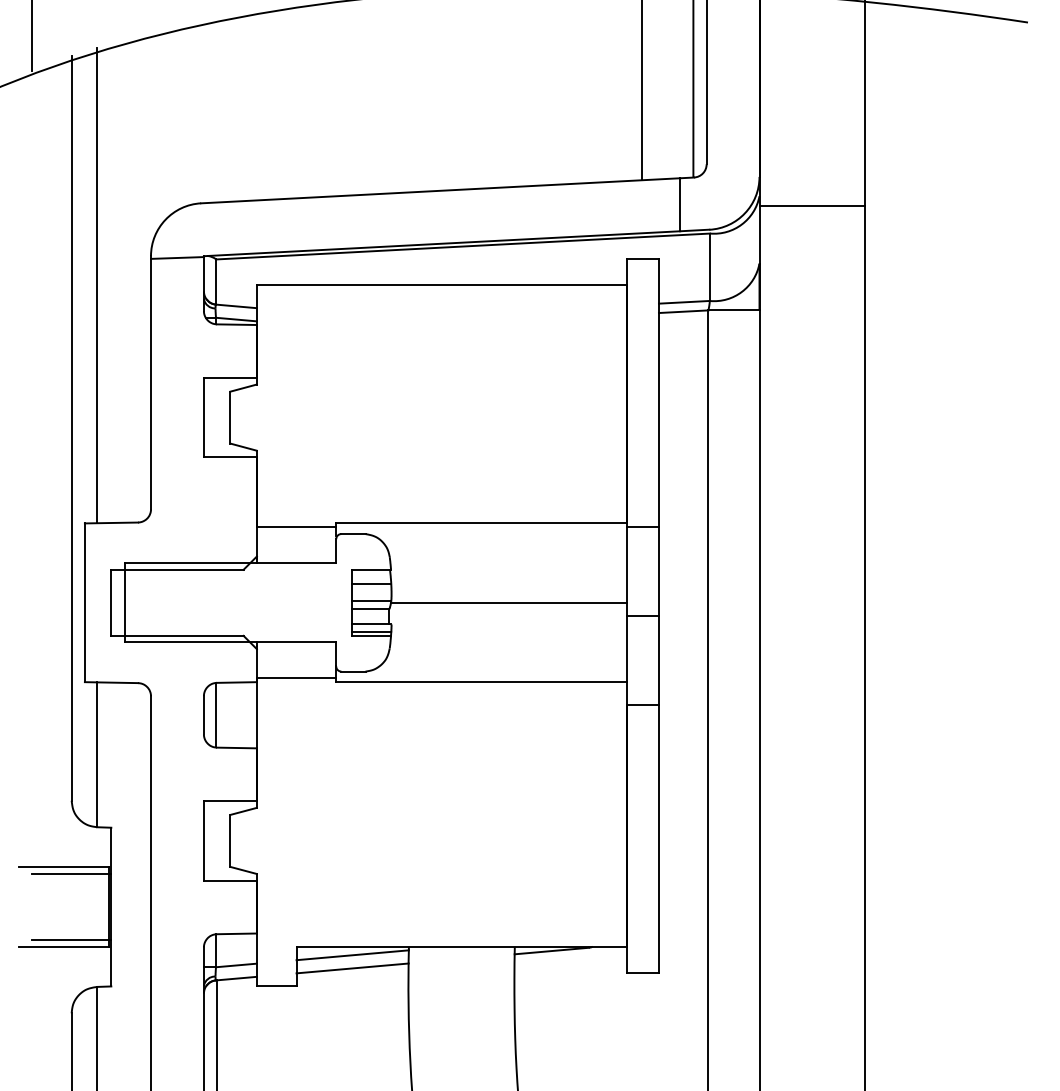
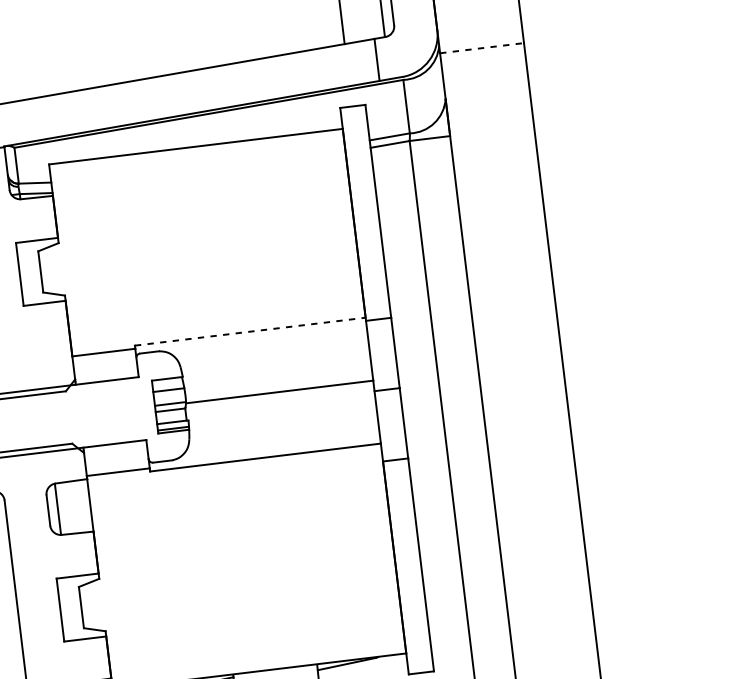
line: (812, 205) -> (482, 47), solid -> dashed
line: (482, 523) -> (250, 331), solid -> dashed

